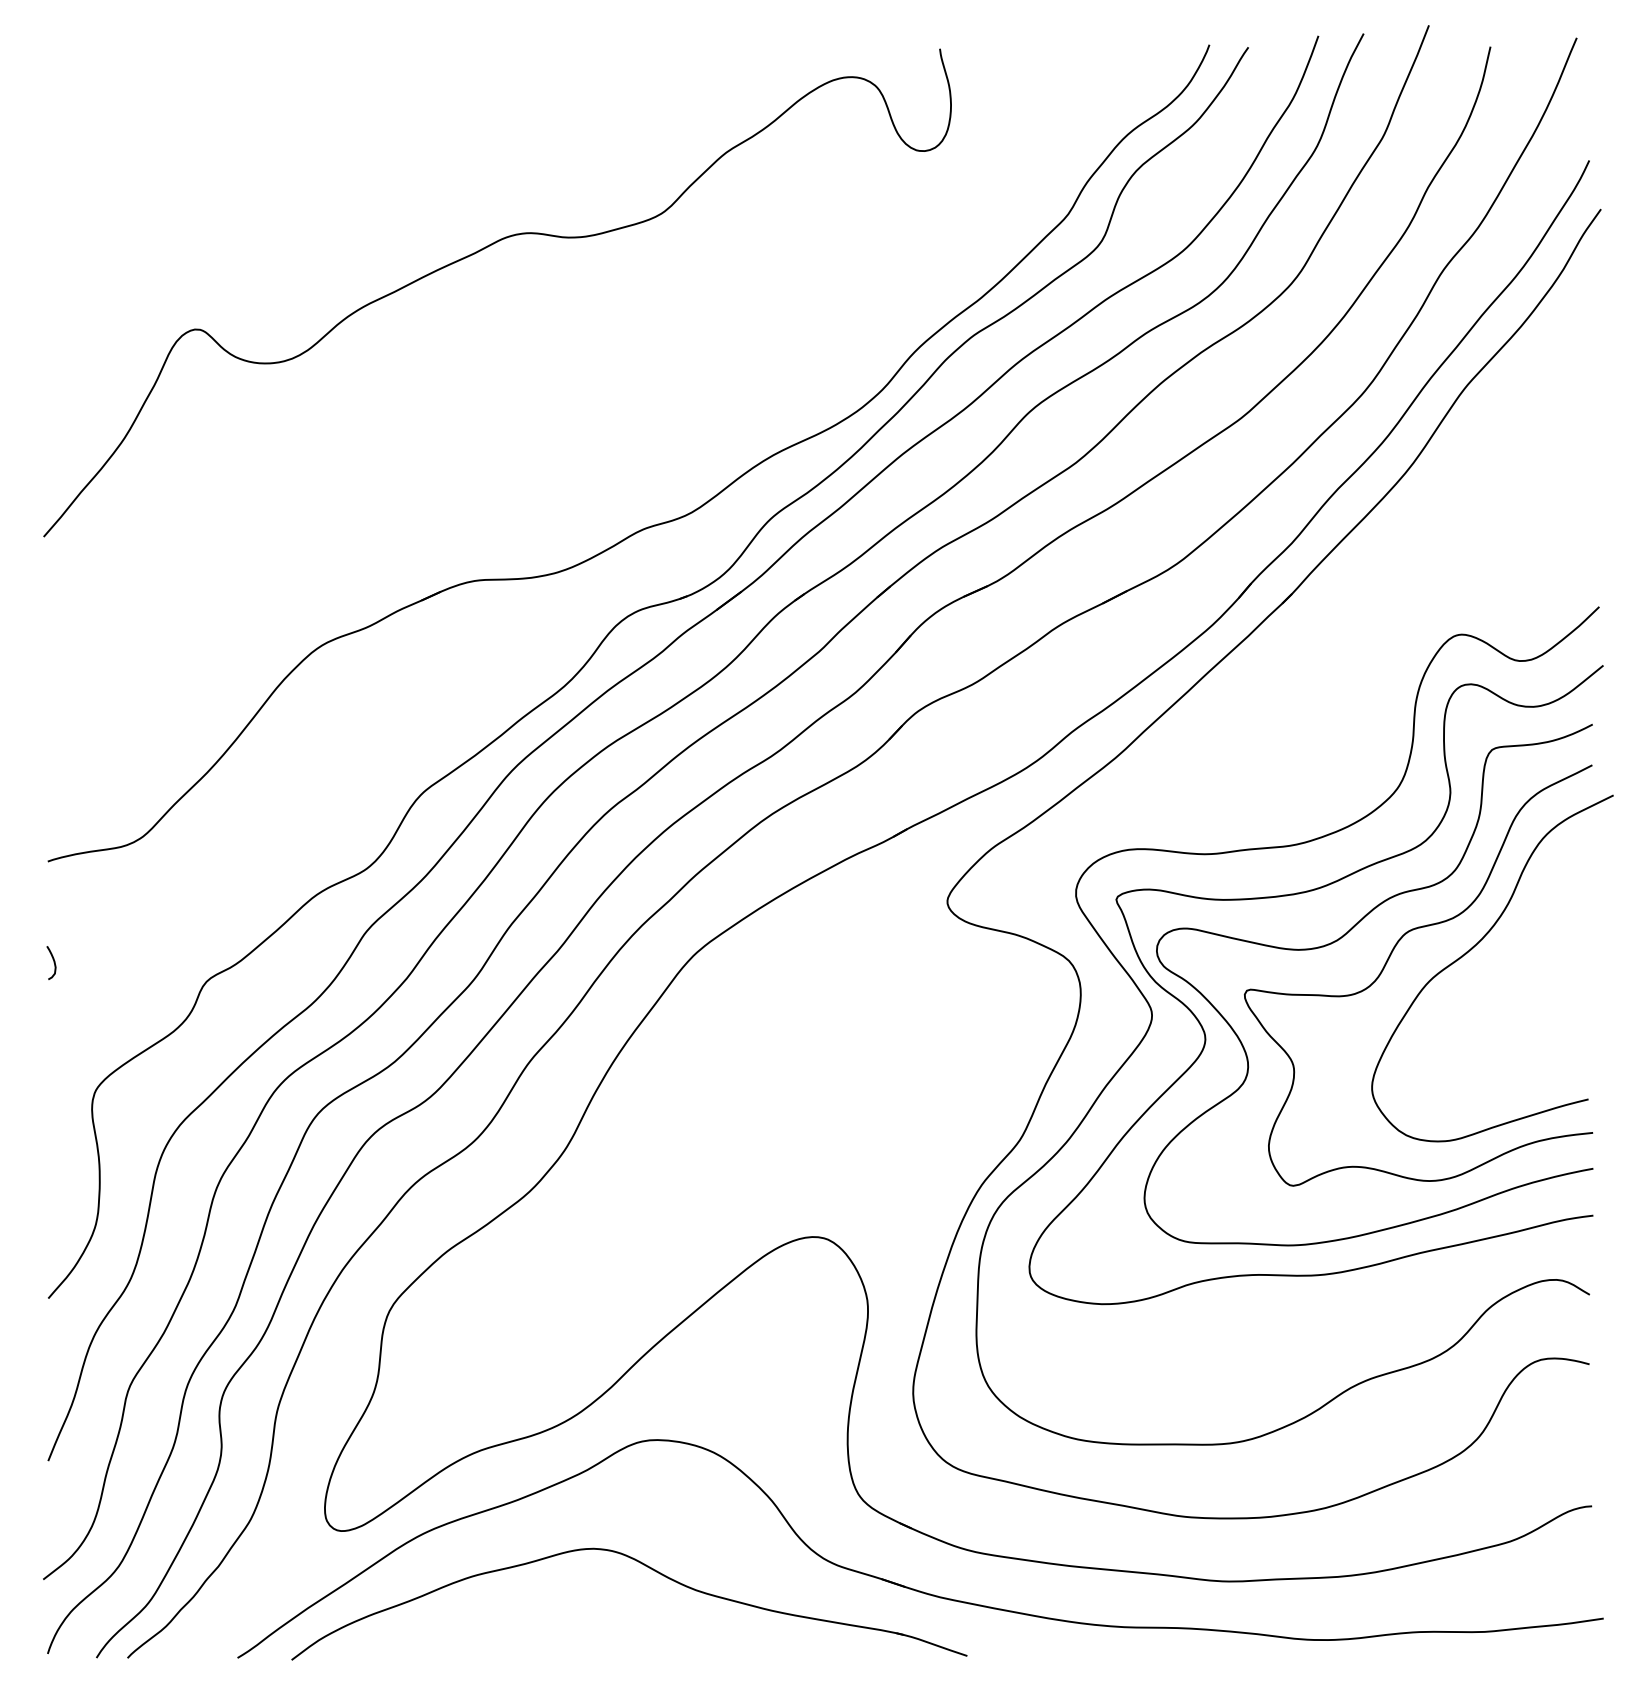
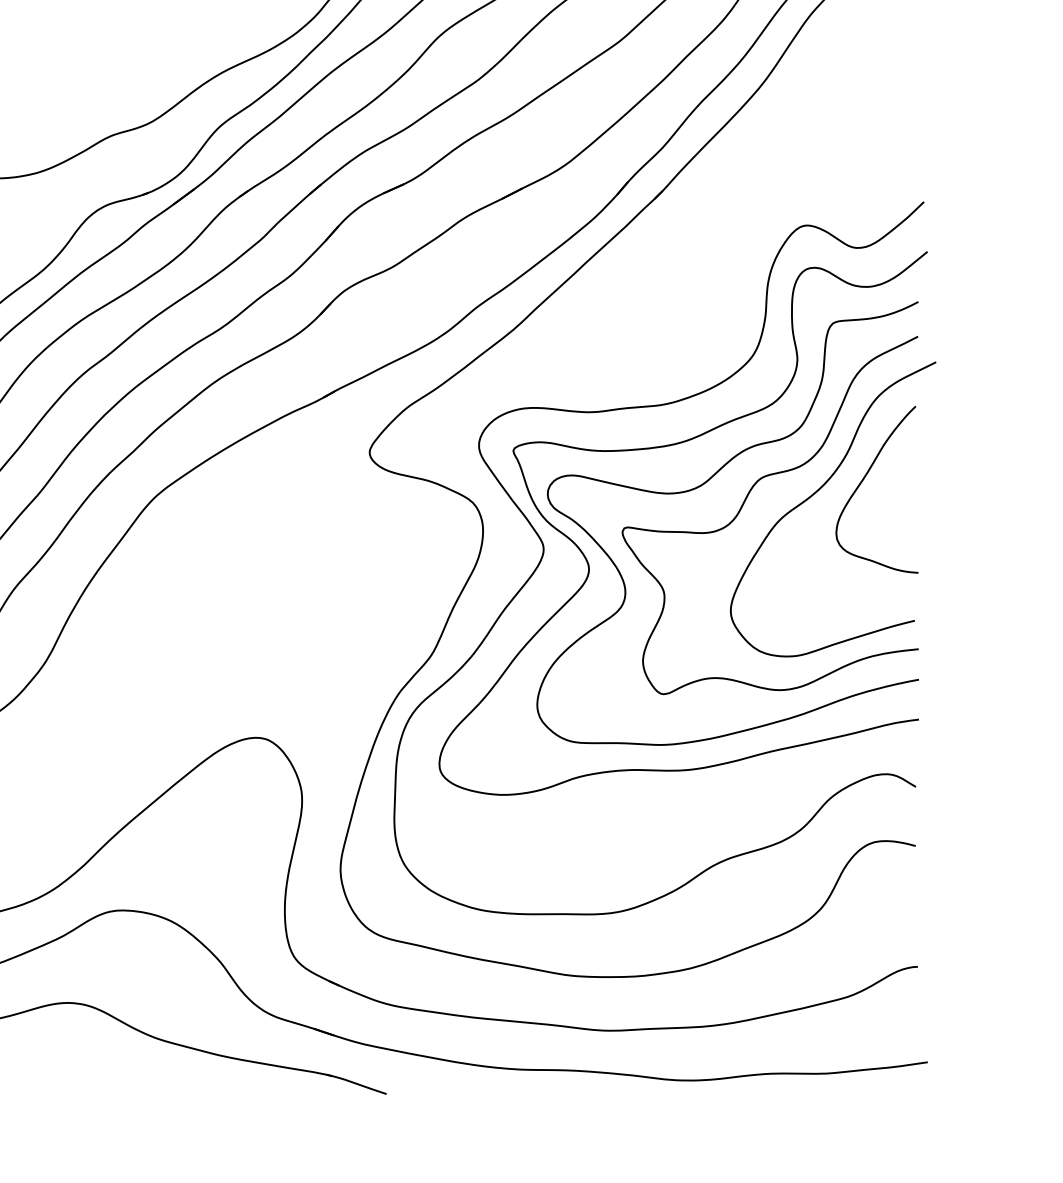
curve: (1527, 935) -> (862, 481), added

